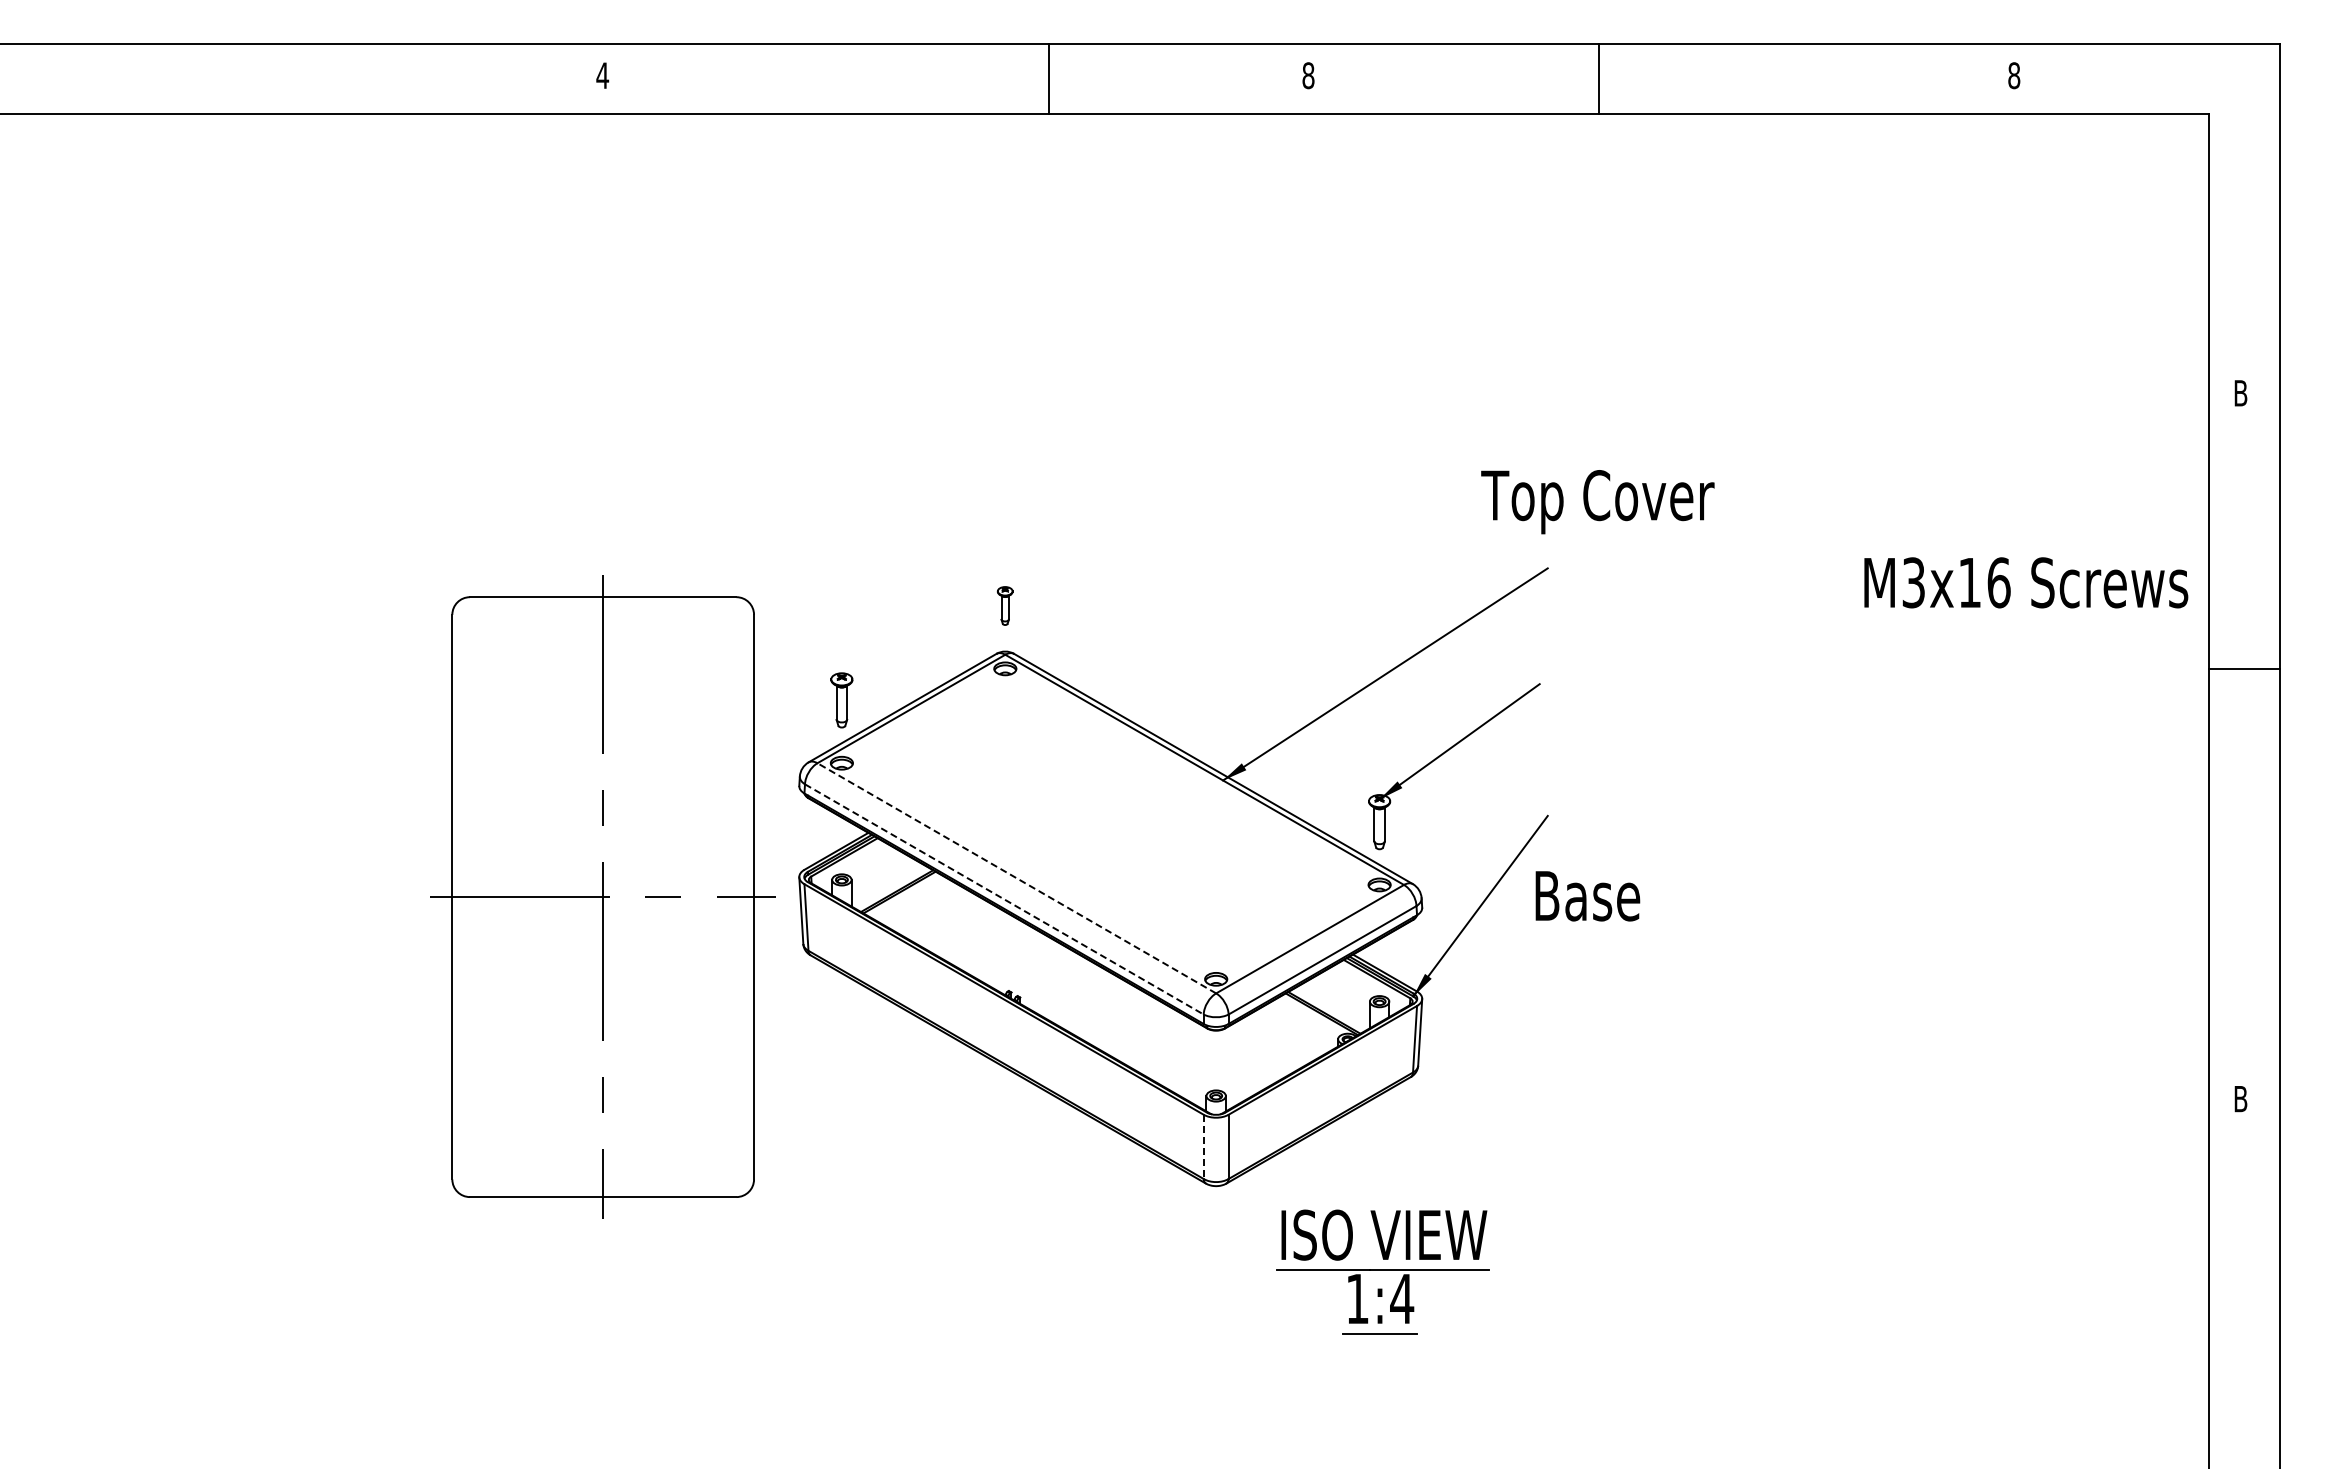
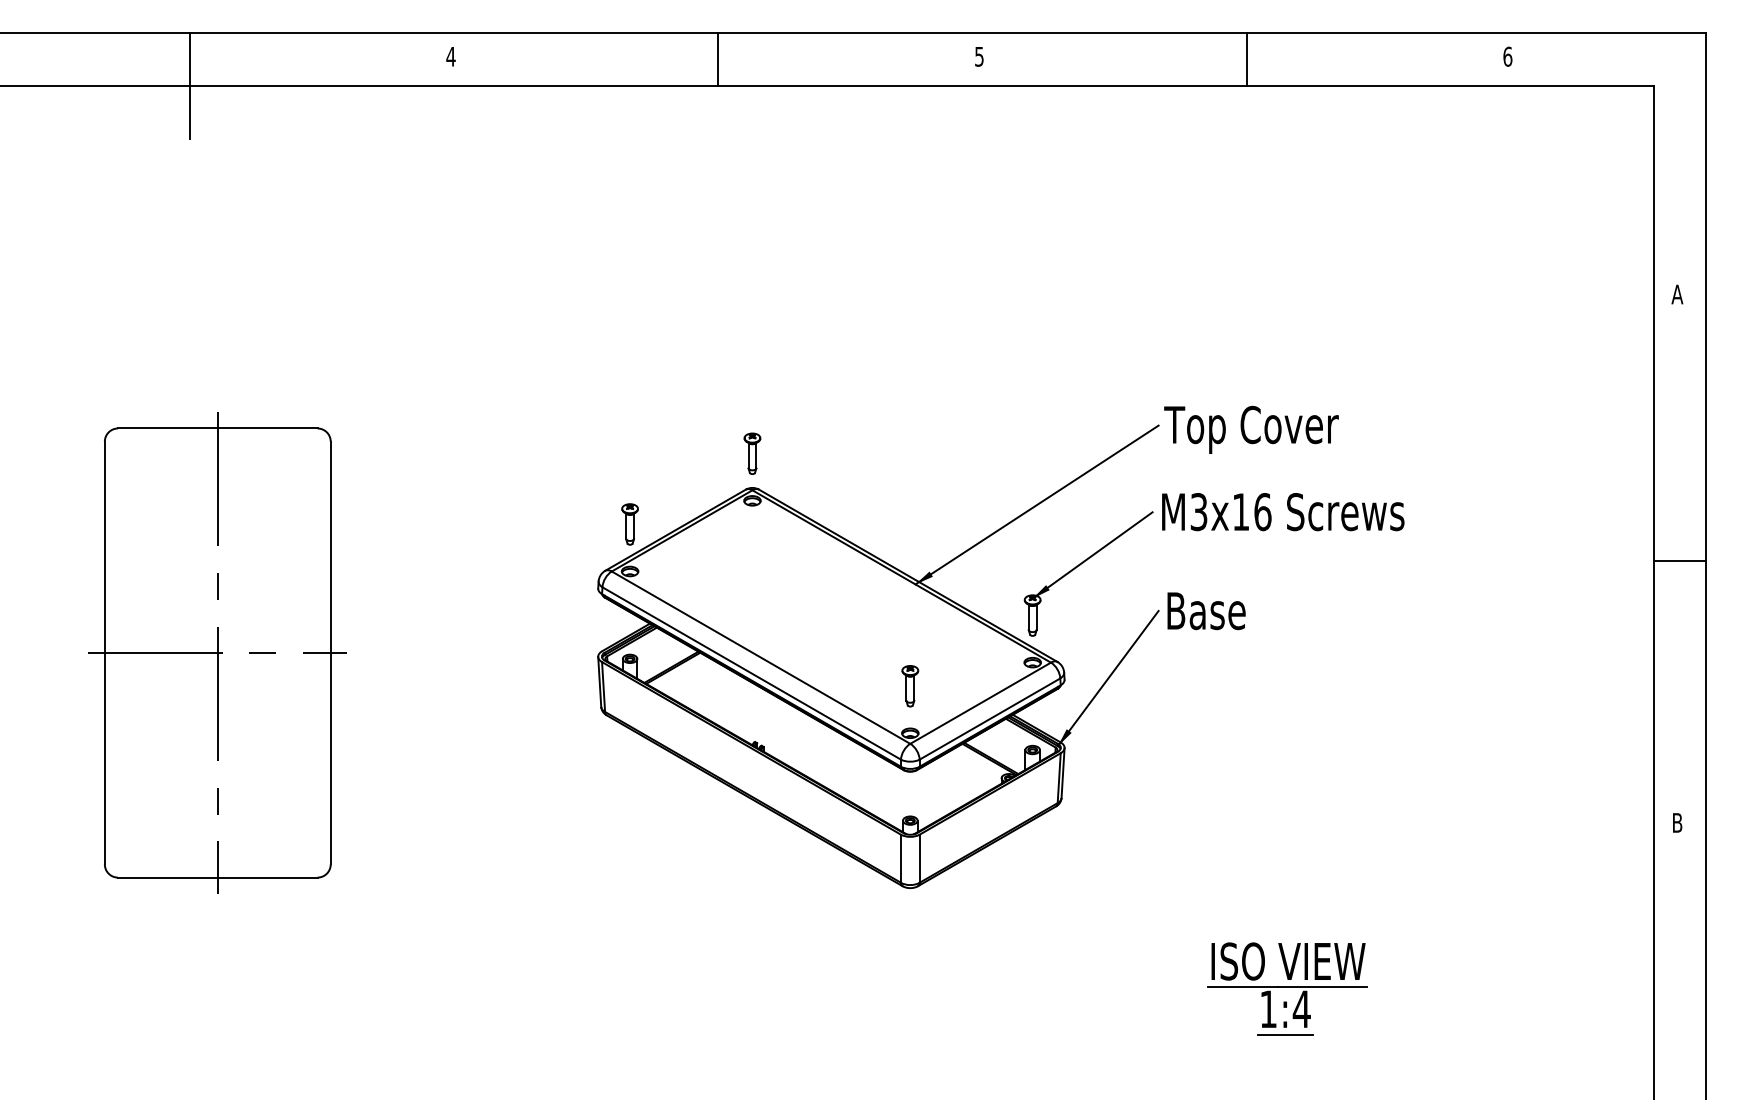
text: (1308, 75) -> (979, 56), 8 -> 5
text: (2014, 75) -> (1508, 56), 8 -> 6
line: (1048, 78) -> (718, 58), moved
line: (1599, 78) -> (1246, 58), moved
line: (253, 114) -> (189, 85), added
text: (2240, 393) -> (1677, 294), B -> A
text: (1597, 502) -> (1251, 430), moved
text: (2026, 582) -> (1283, 511), moved
part: (1004, 605) -> (751, 453), size x1.43
line: (2243, 668) -> (1679, 561), moved
line: (1016, 878) -> (760, 657), dashed -> solid
part: (602, 896) -> (217, 652), moved
text: (1587, 896) -> (1206, 611), moved
line: (1004, 899) -> (751, 673), dashed -> solid
part: (1215, 916) -> (909, 686), added
line: (1203, 1147) -> (900, 859), dashed -> solid
part: (1382, 1271) -> (1287, 988), moved

